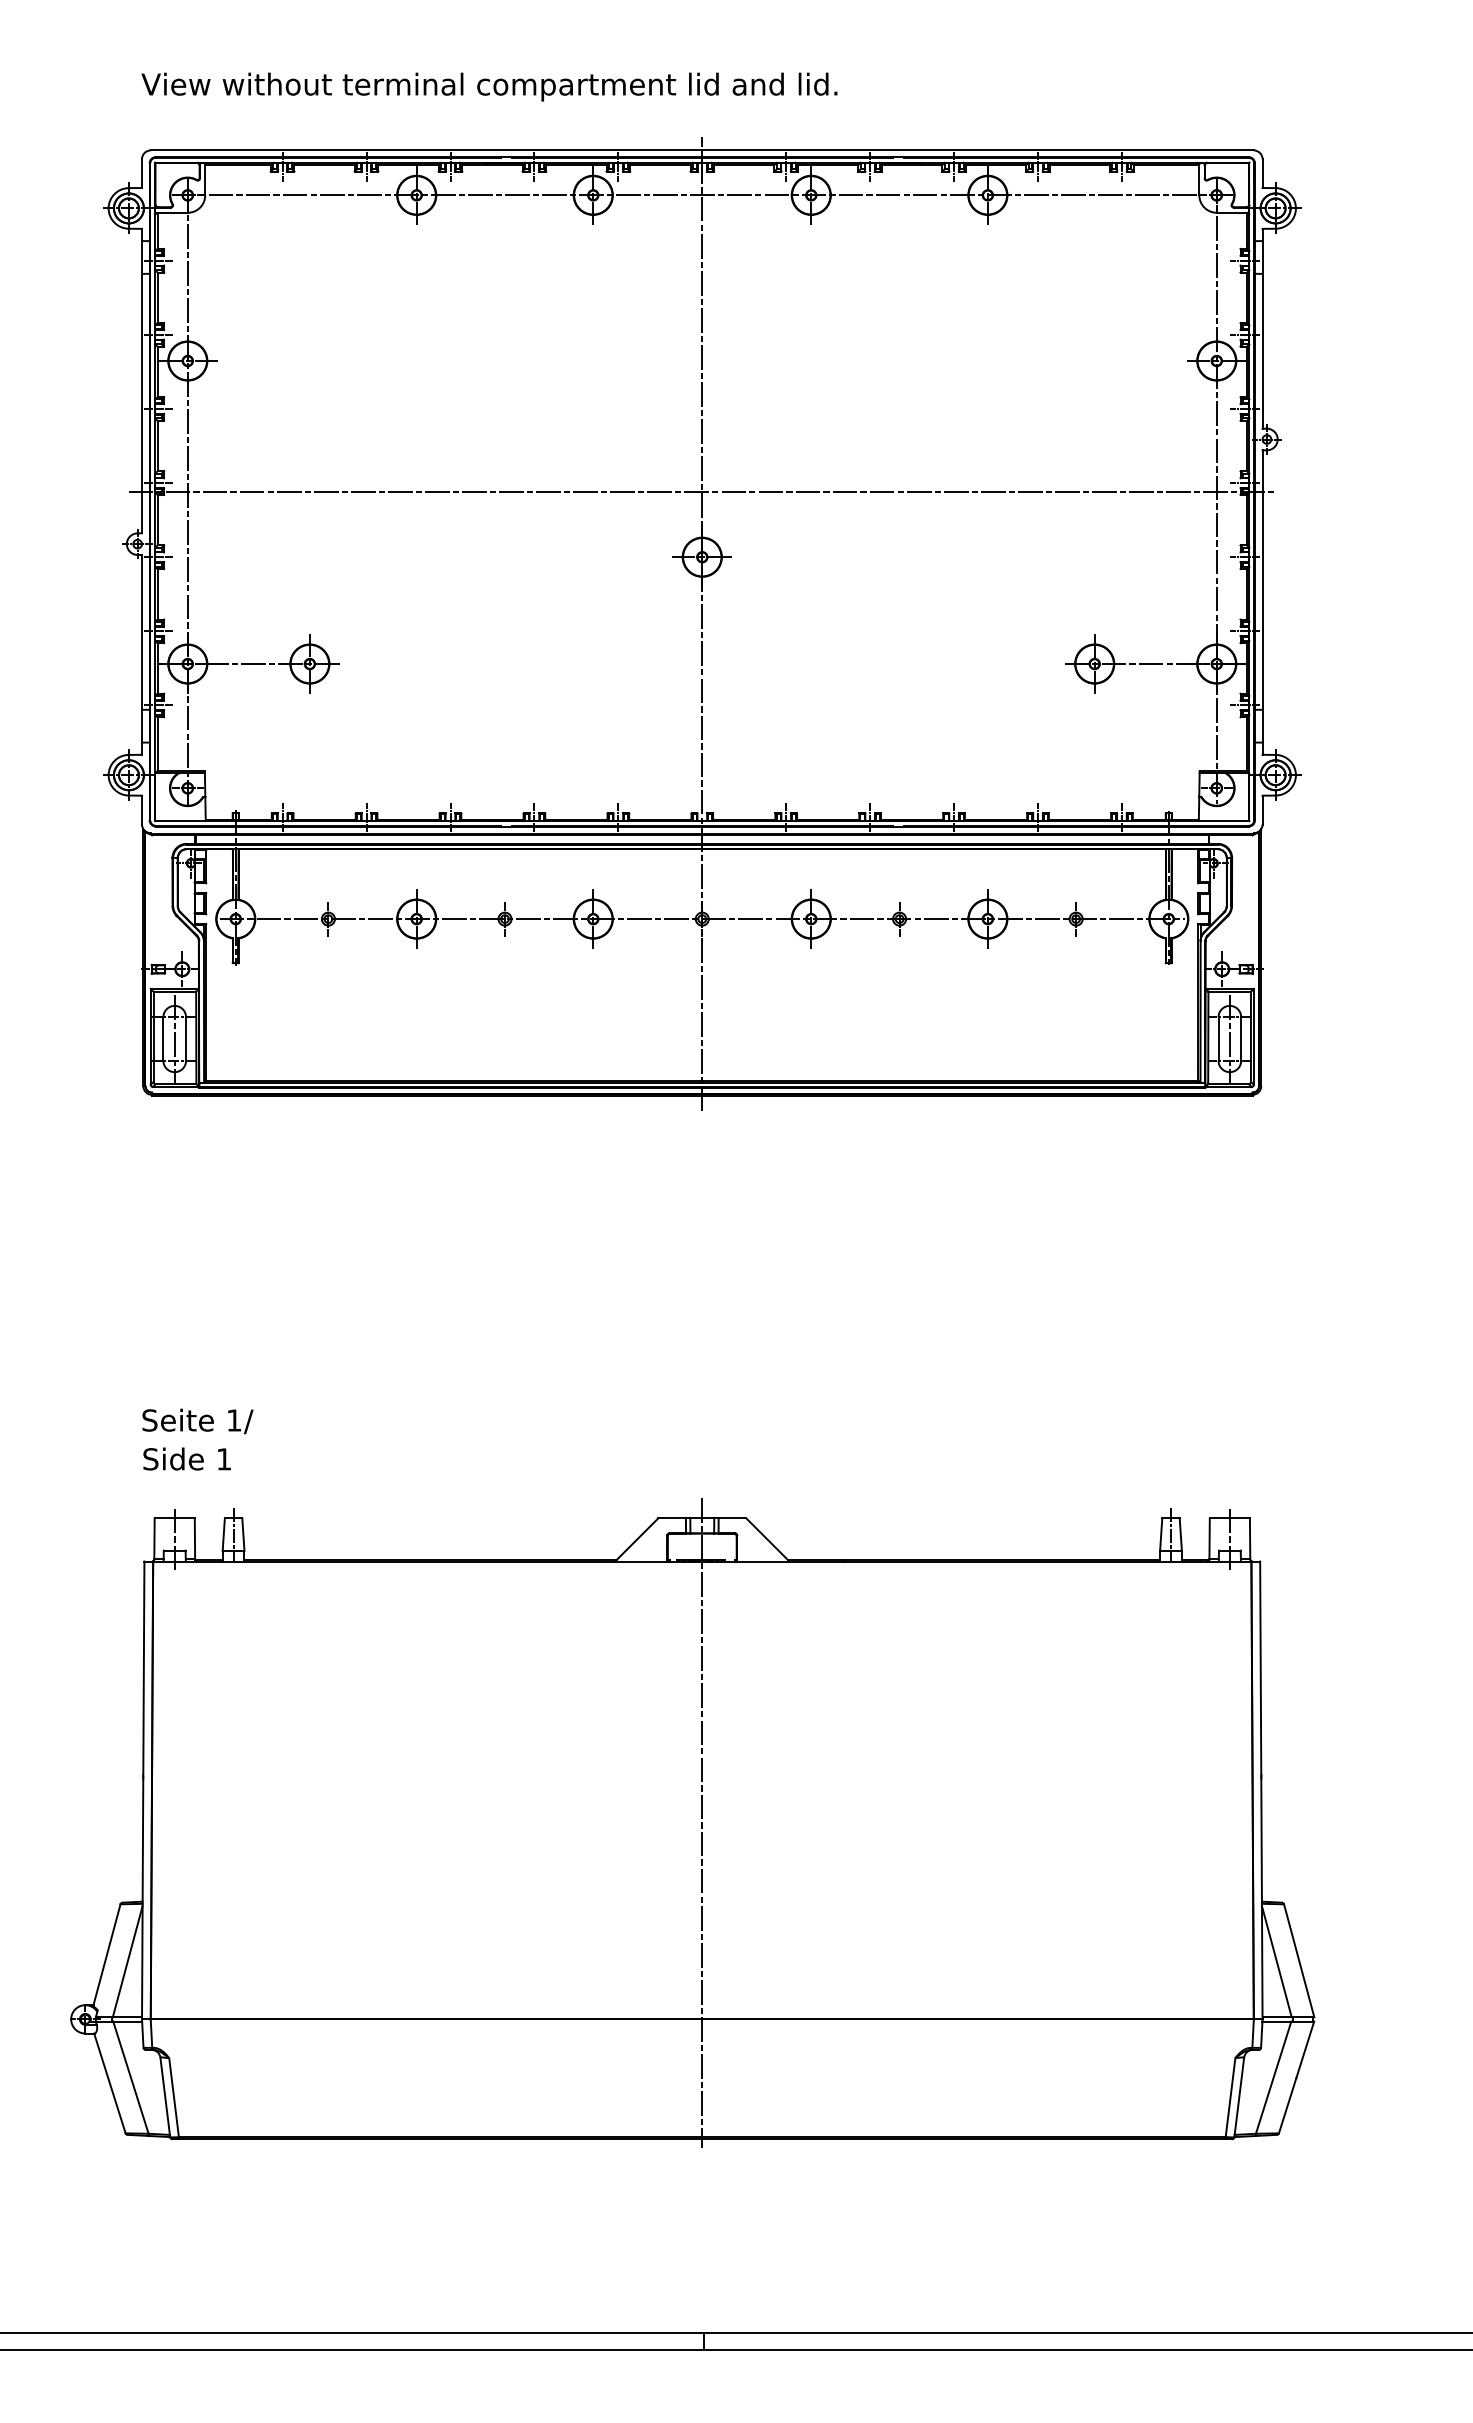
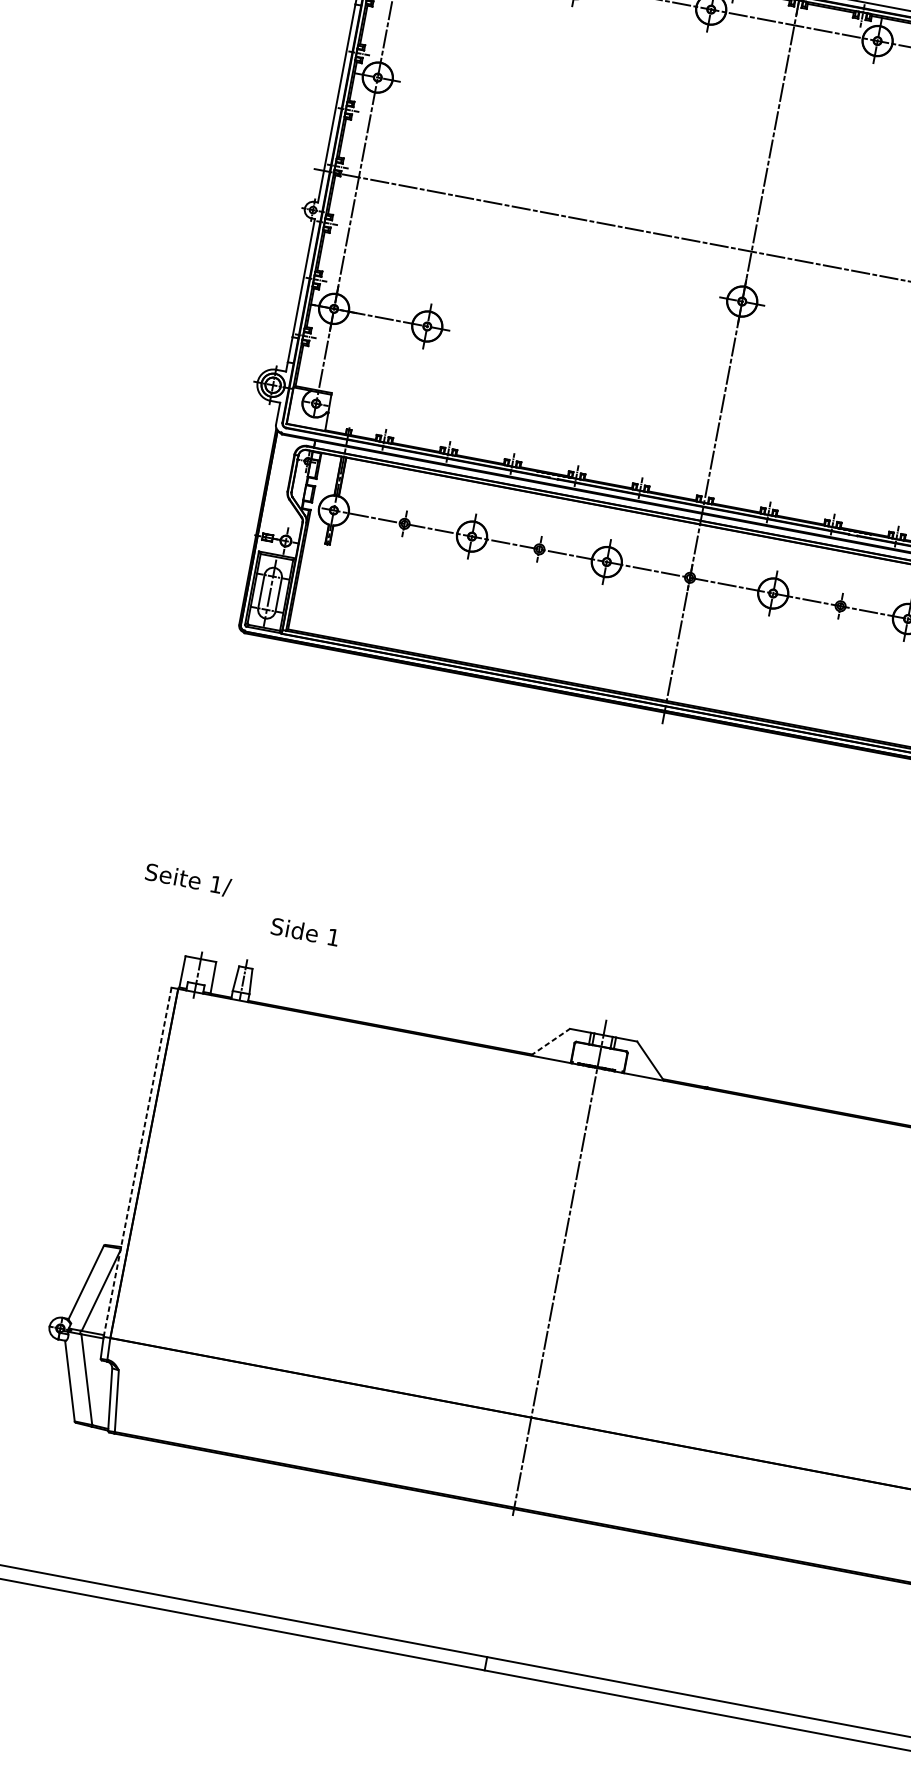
text: (197, 1421) -> (187, 880), moved
text: (186, 1458) -> (304, 931), moved
line: (636, 1539) -> (550, 1041), solid -> dashed
line: (143, 1790) -> (137, 1162), solid -> dashed

